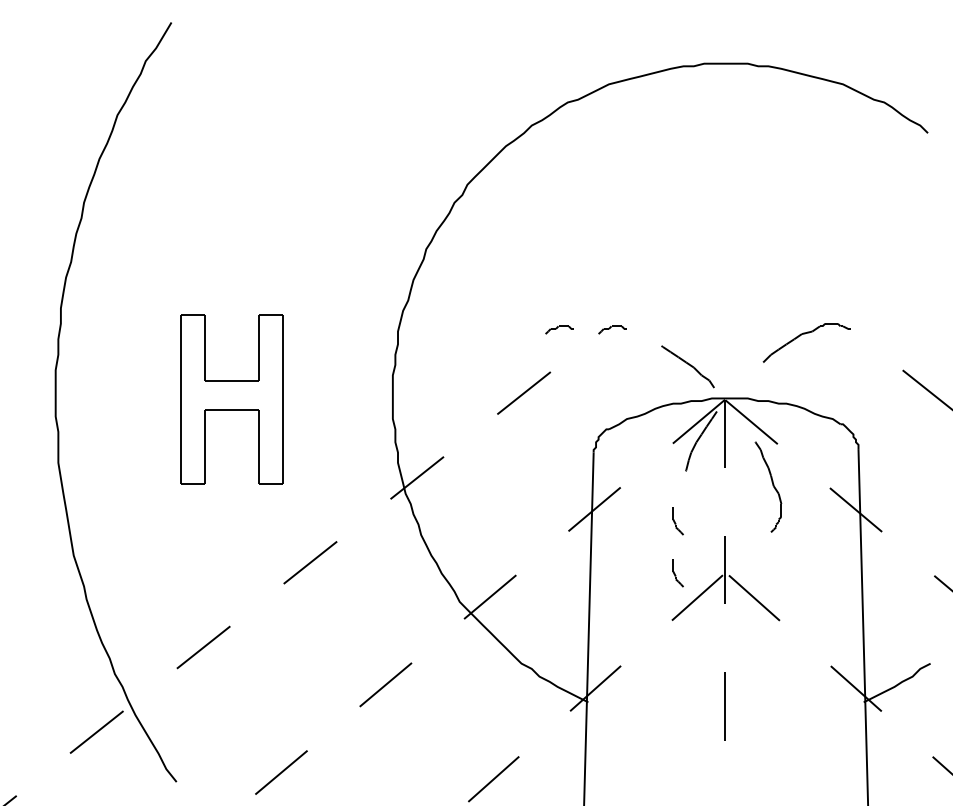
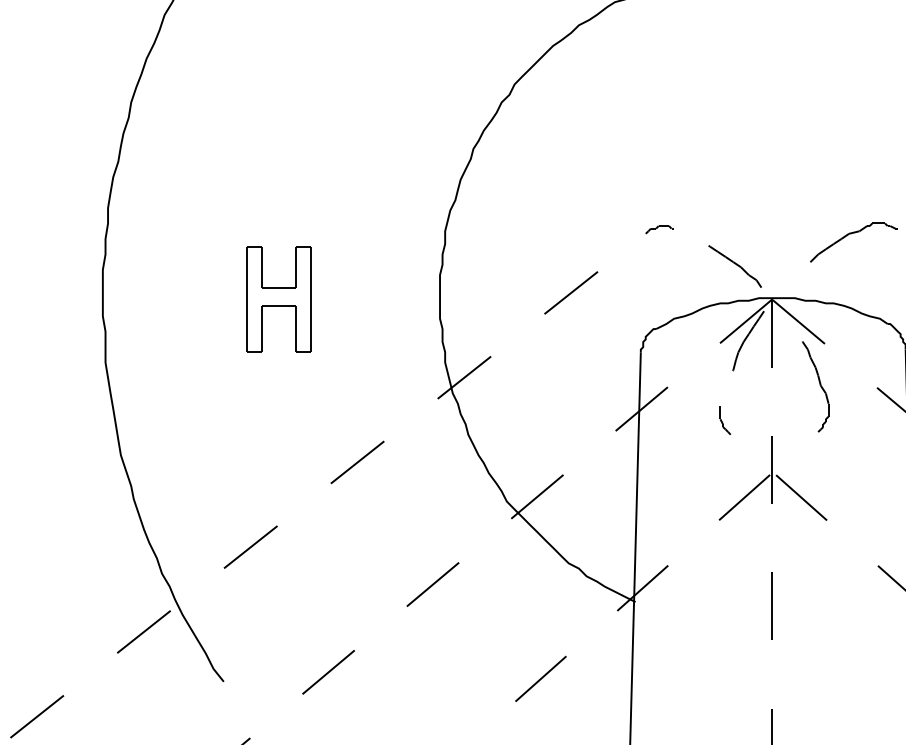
curve: (558, 327) -> (605, 227), removed
part: (231, 399) -> (278, 299), size x0.62
curve: (675, 573) -> (722, 473), removed

